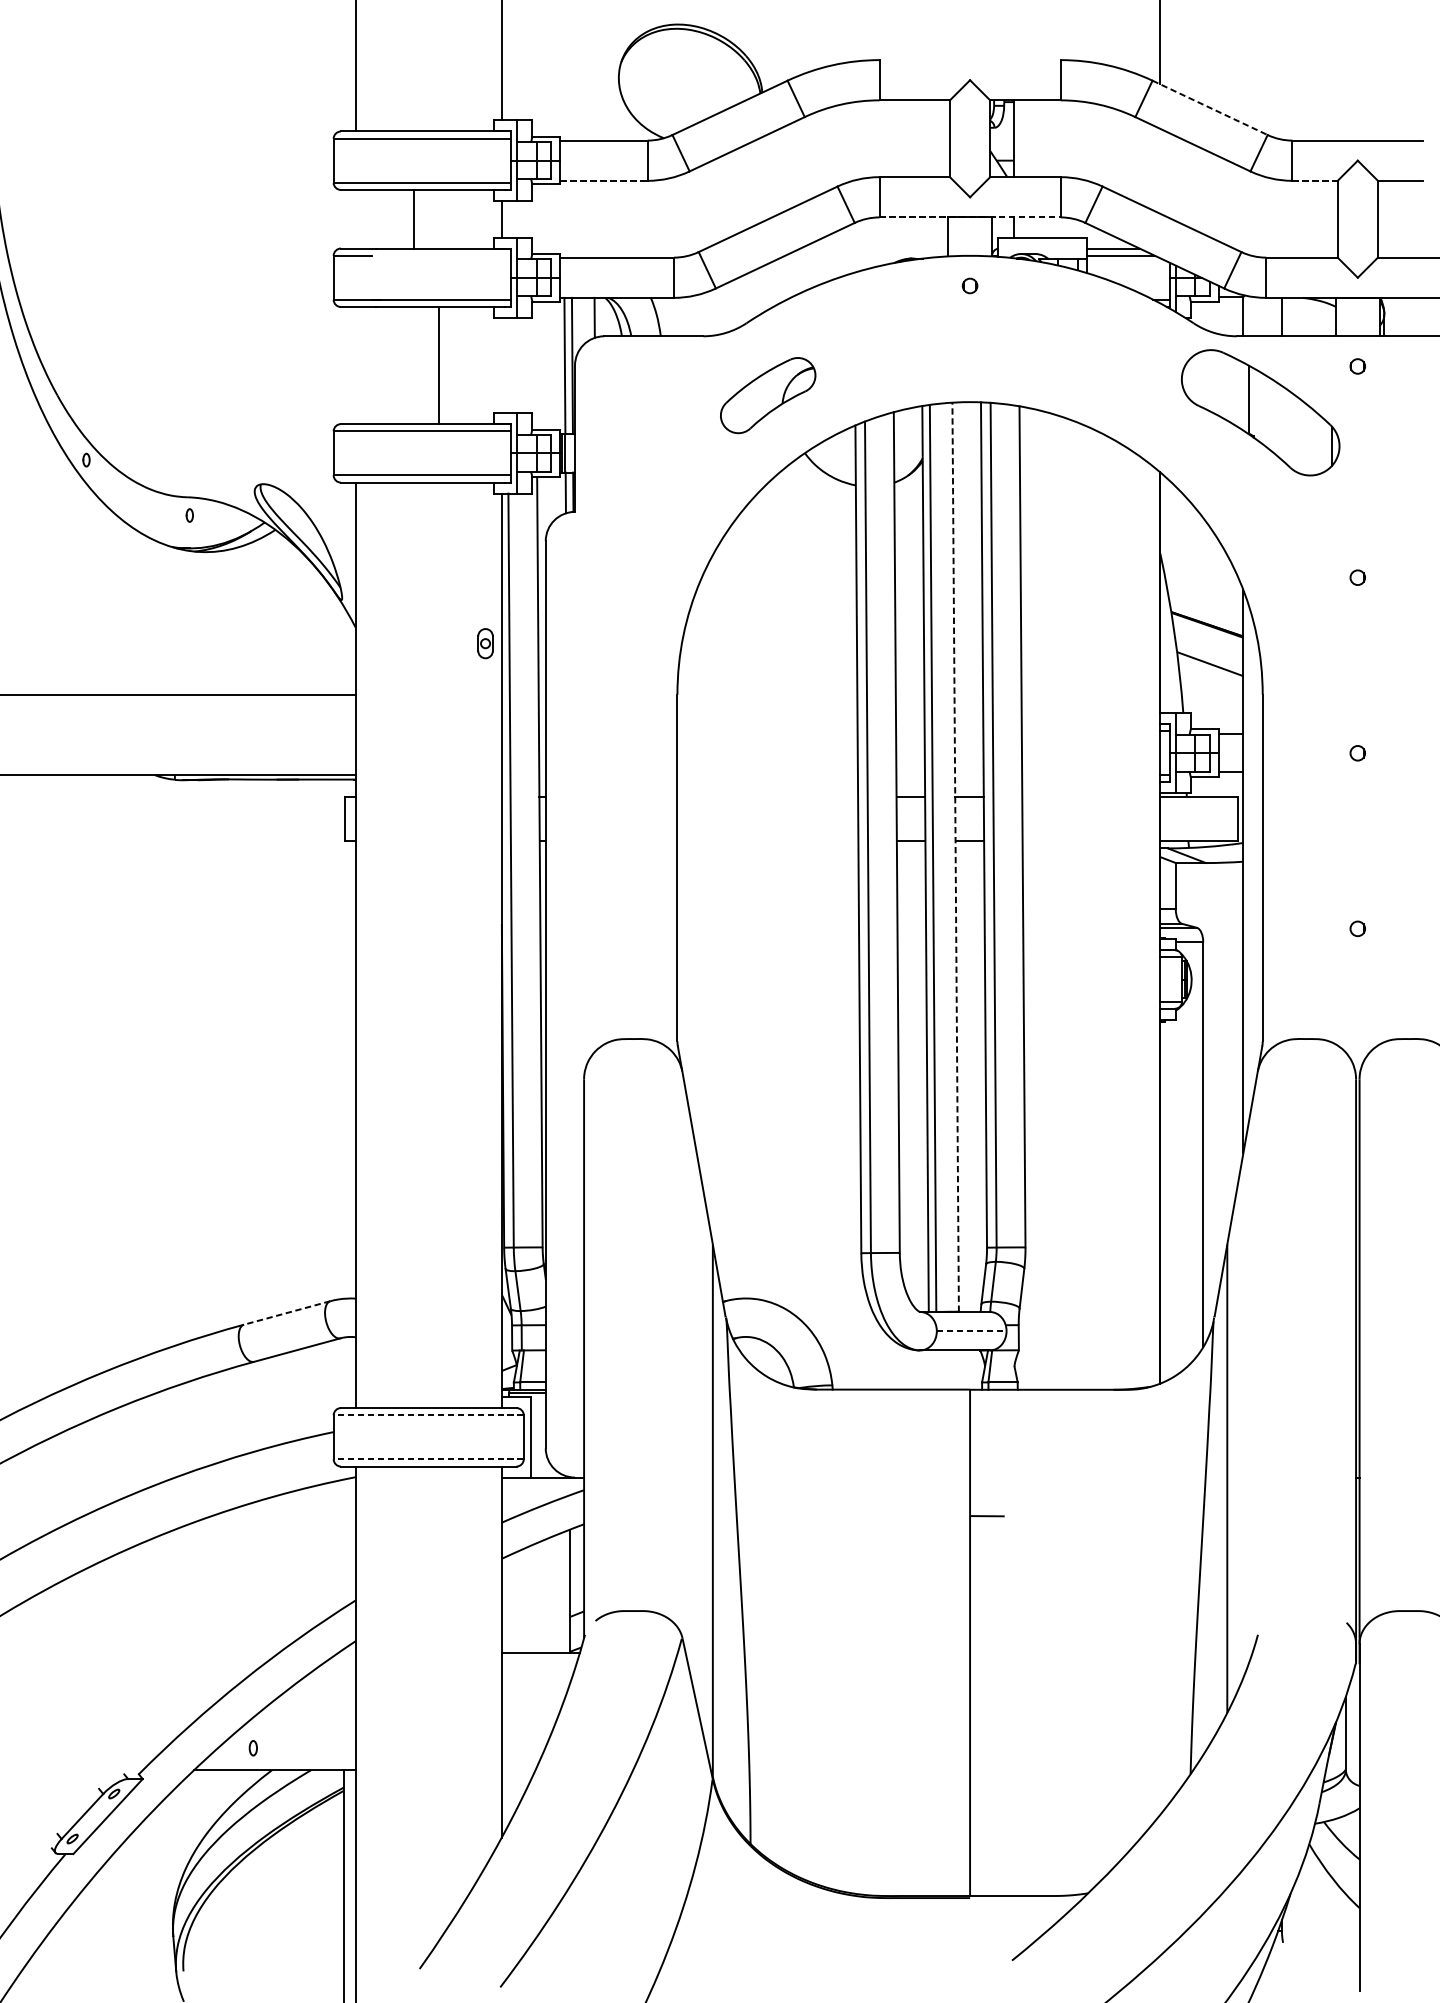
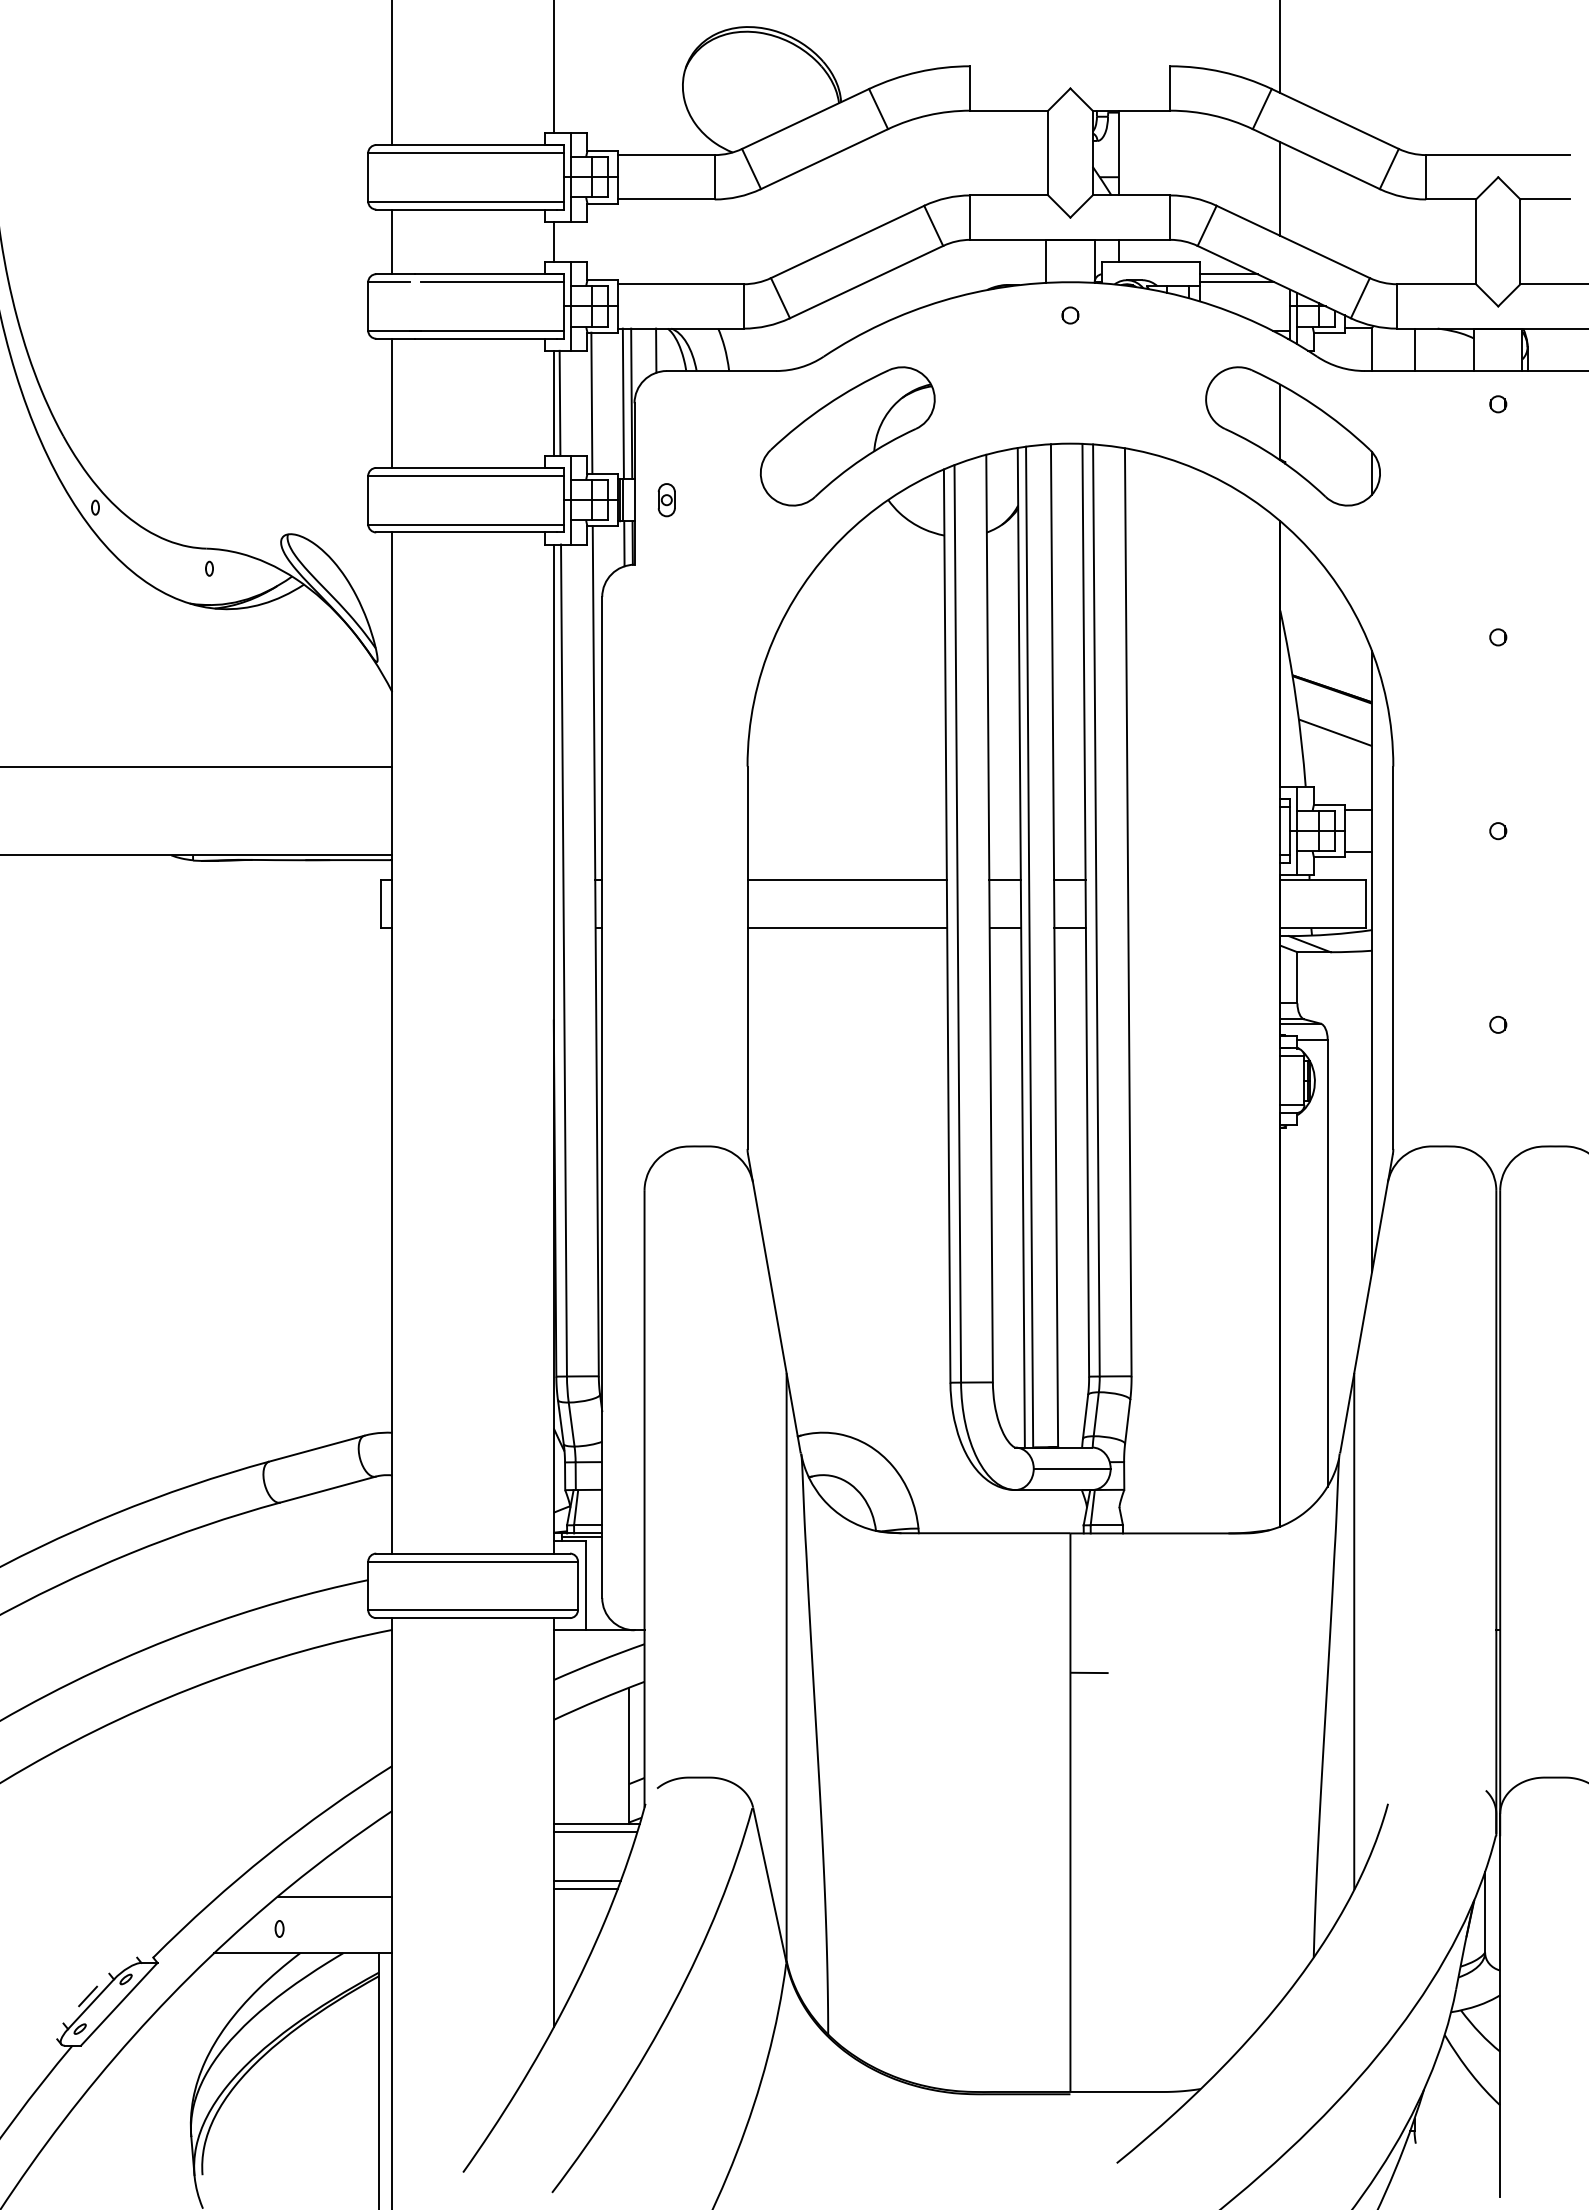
line: (1210, 108) -> (1335, 119), dashed -> solid
line: (1160, 170) -> (1280, 188), added
line: (604, 180) -> (667, 199), dashed -> solid
line: (1315, 180) -> (1451, 199), dashed -> solid
line: (970, 217) -> (1070, 239), dashed -> solid
line: (413, 218) -> (392, 241), moved
line: (445, 256) -> (491, 282), added
line: (439, 364) -> (392, 402), moved
line: (501, 364) -> (553, 402), added
line: (507, 364) -> (559, 402), added
line: (536, 364) -> (591, 402), added
part: (768, 395) -> (847, 436), size x1.67
part: (1260, 412) -> (1292, 436), moved
part: (485, 643) -> (666, 500), moved
line: (767, 797) -> (846, 879), added
line: (768, 841) -> (847, 928), added
line: (955, 856) -> (1054, 945), dashed -> solid
line: (286, 1312) -> (316, 1448), dashed -> solid
line: (971, 1330) -> (1072, 1468), dashed -> solid
line: (429, 1415) -> (473, 1561), dashed -> solid
line: (429, 1459) -> (473, 1610), dashed -> solid
line: (539, 1660) -> (595, 1832), added
line: (531, 1704) -> (586, 1880), added
line: (530, 1711) -> (585, 1888), added
line: (303, 1718) -> (334, 1896), added
line: (80, 1809) -> (88, 1996), added

